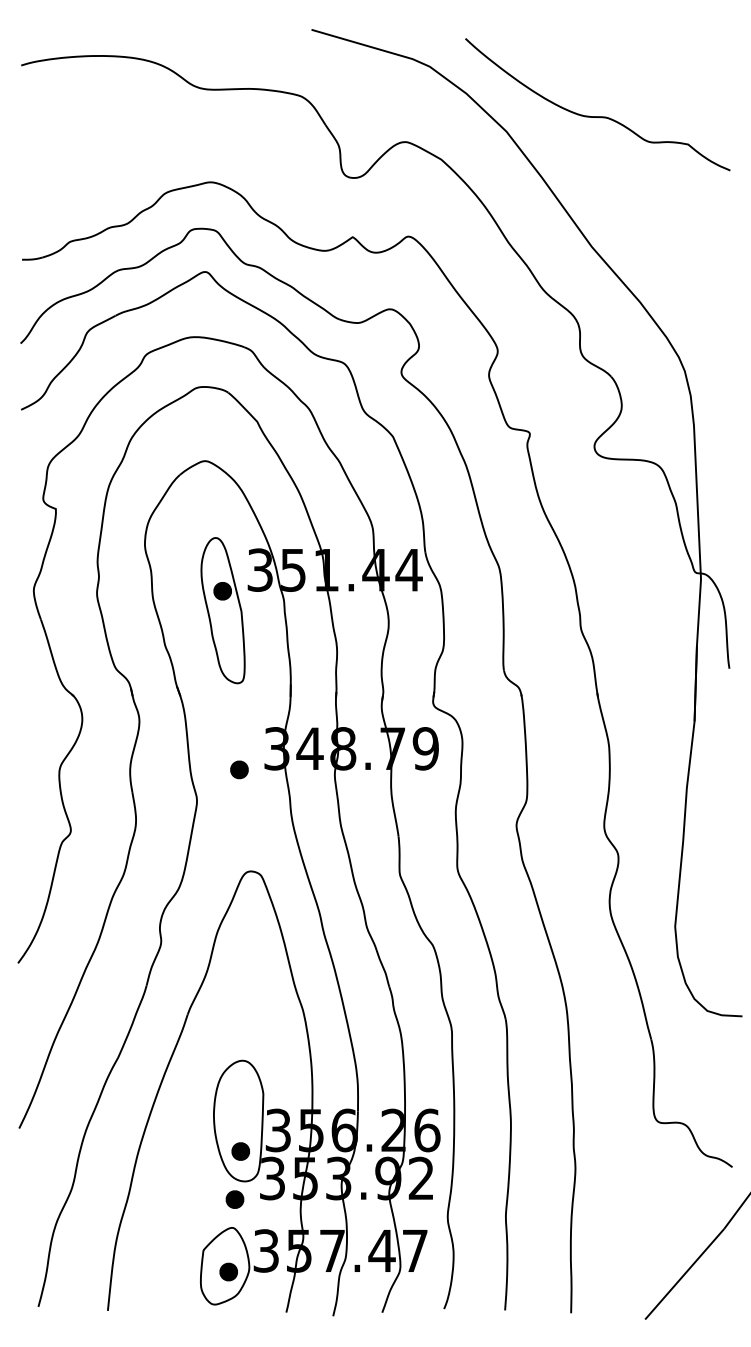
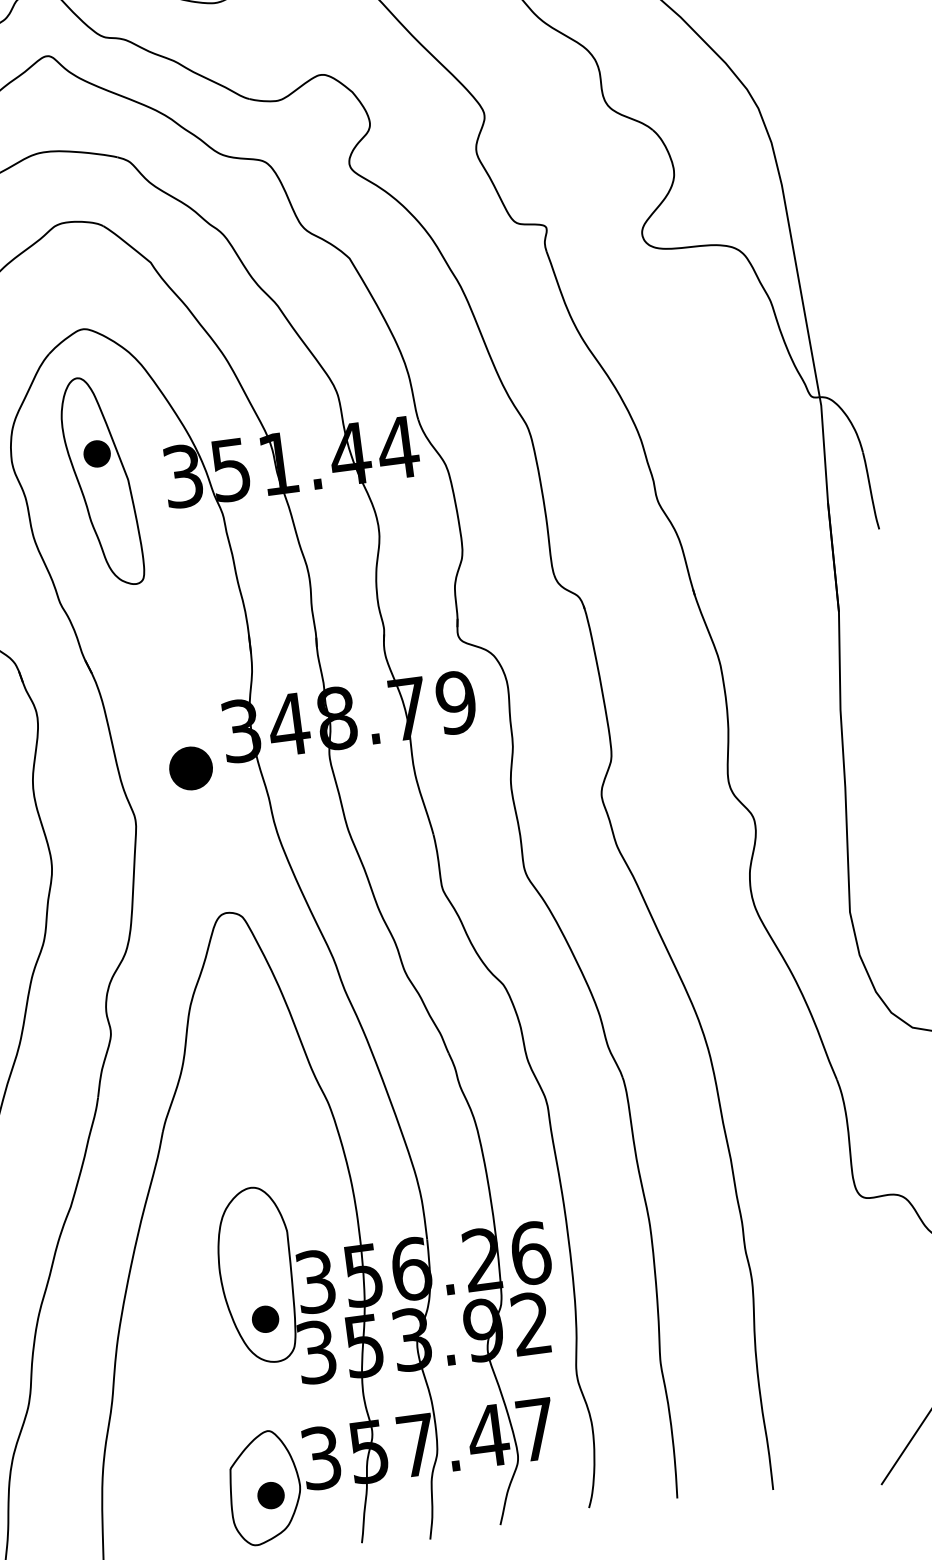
part: (222, 610) -> (100, 481), moved
part: (239, 769) -> (191, 767), size x1.6
part: (234, 1199) -> (265, 1389), removed

